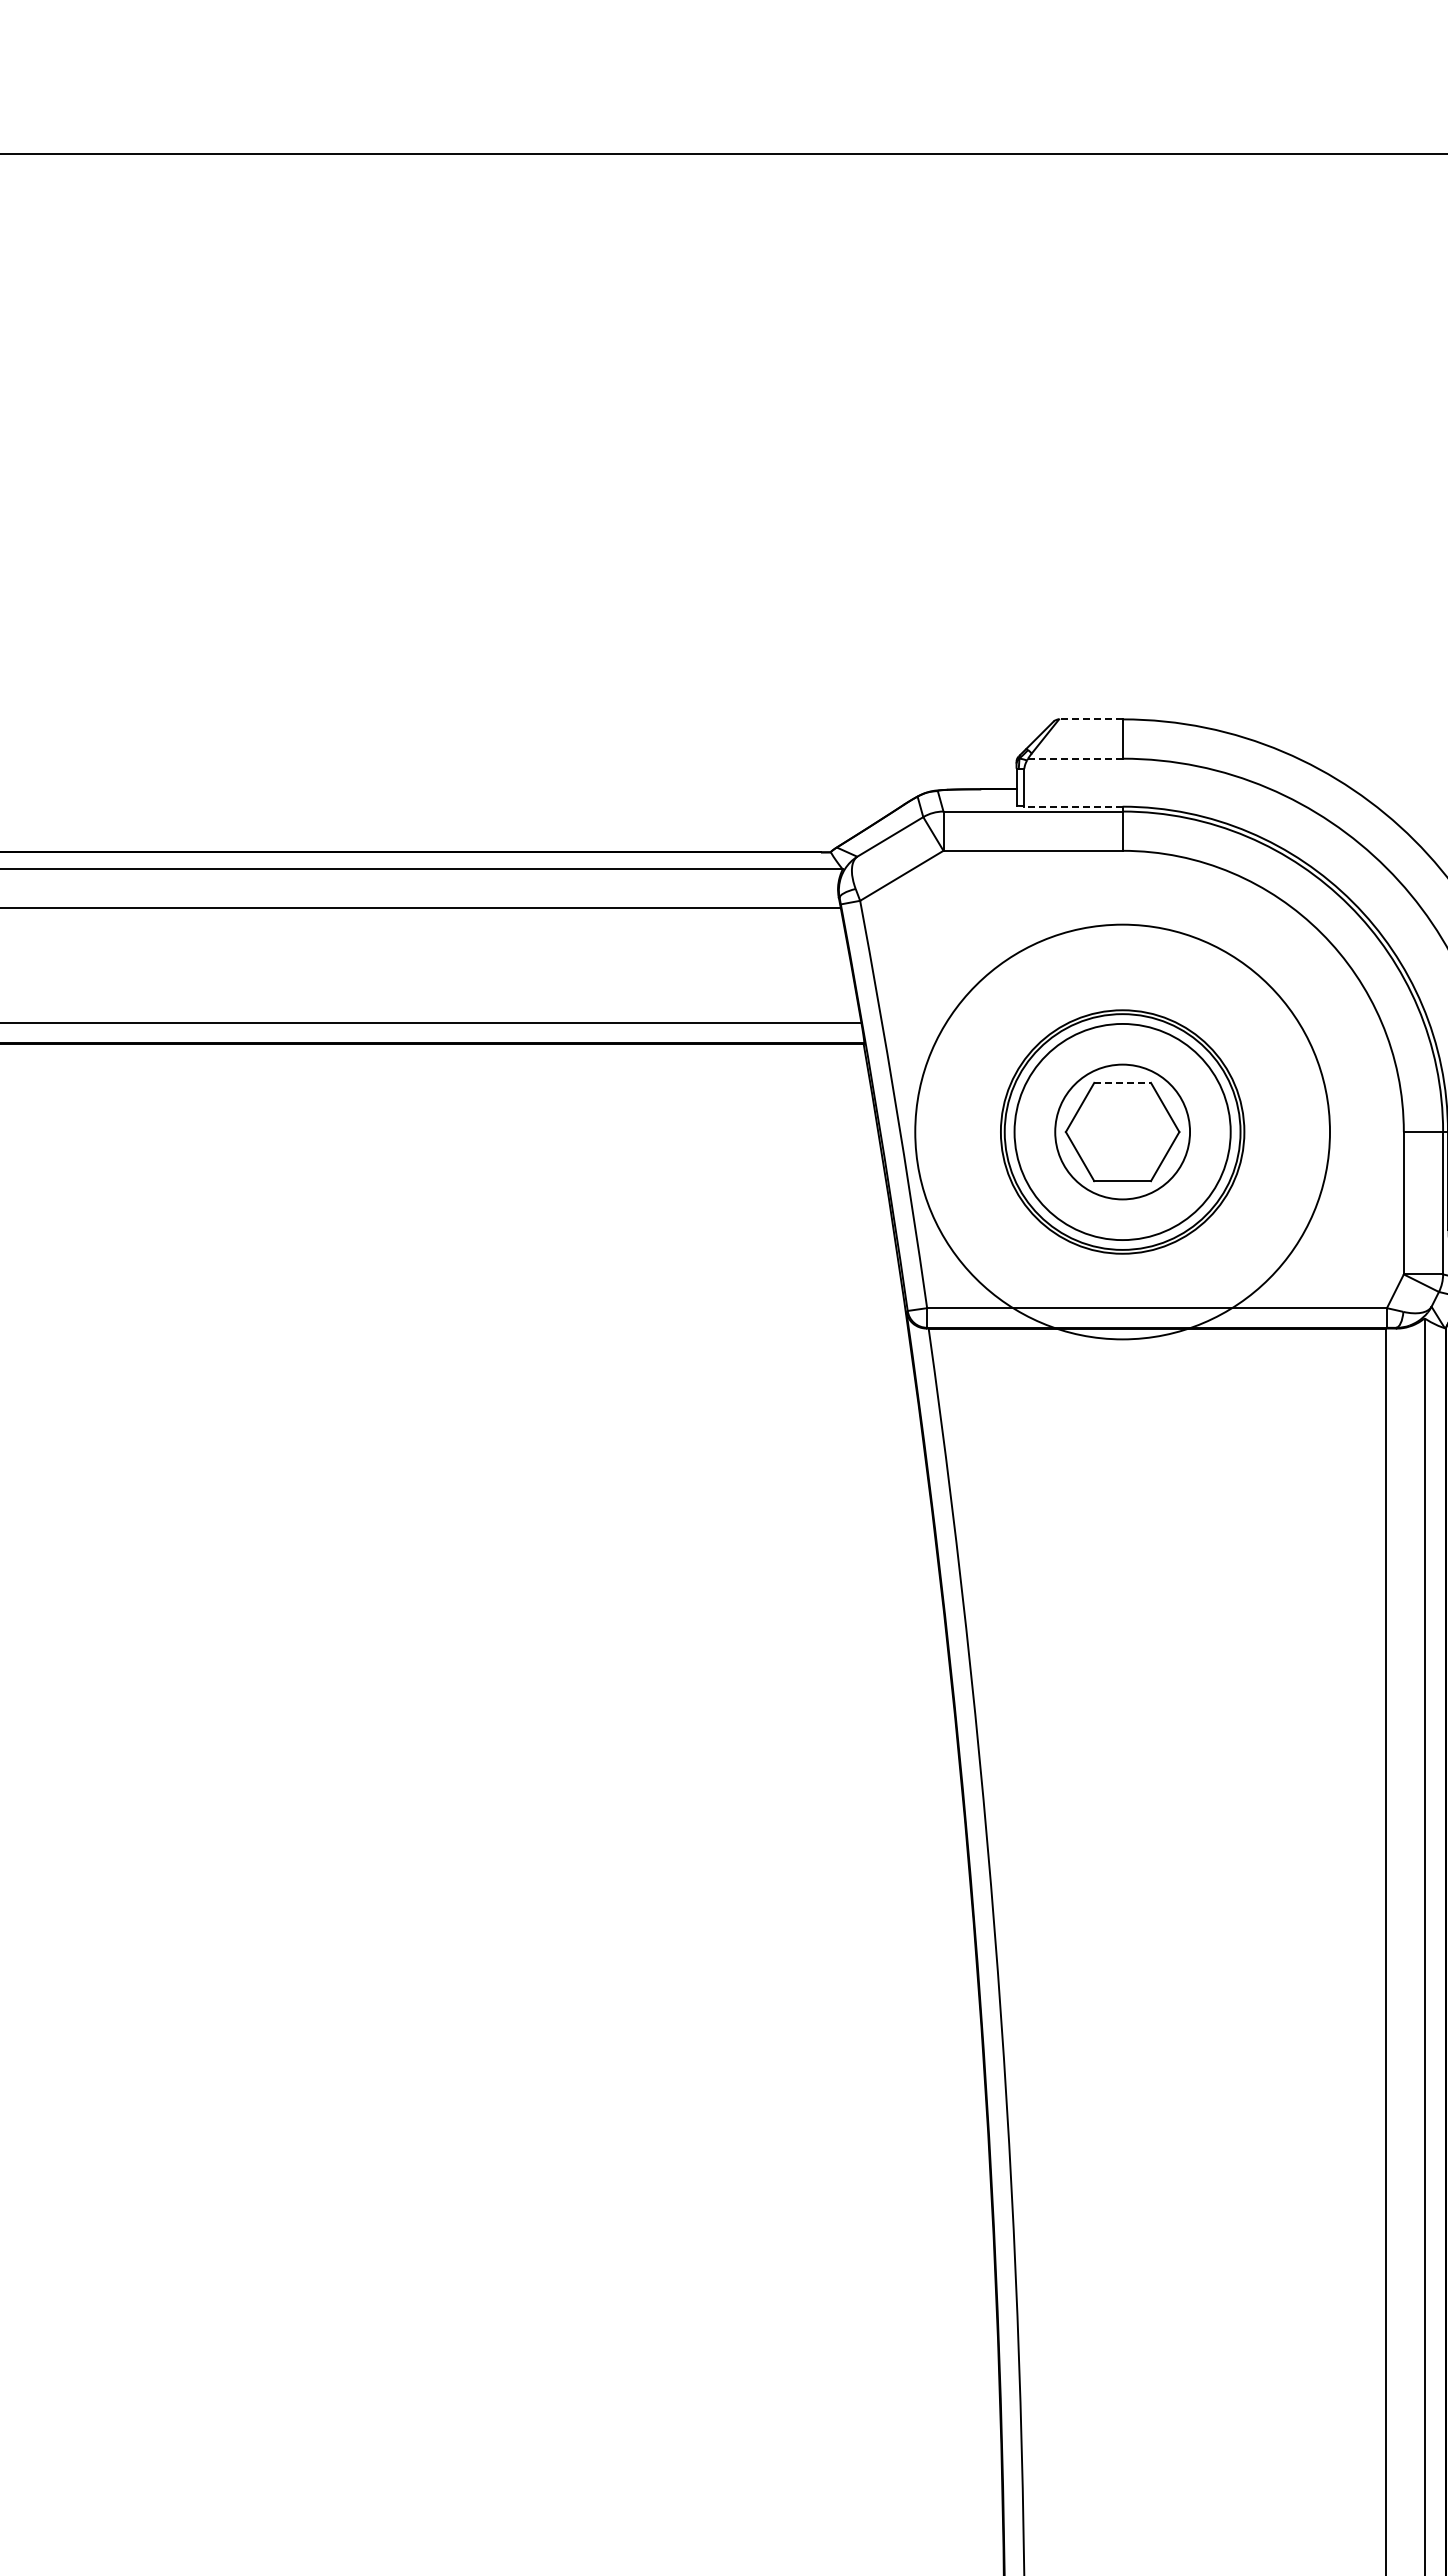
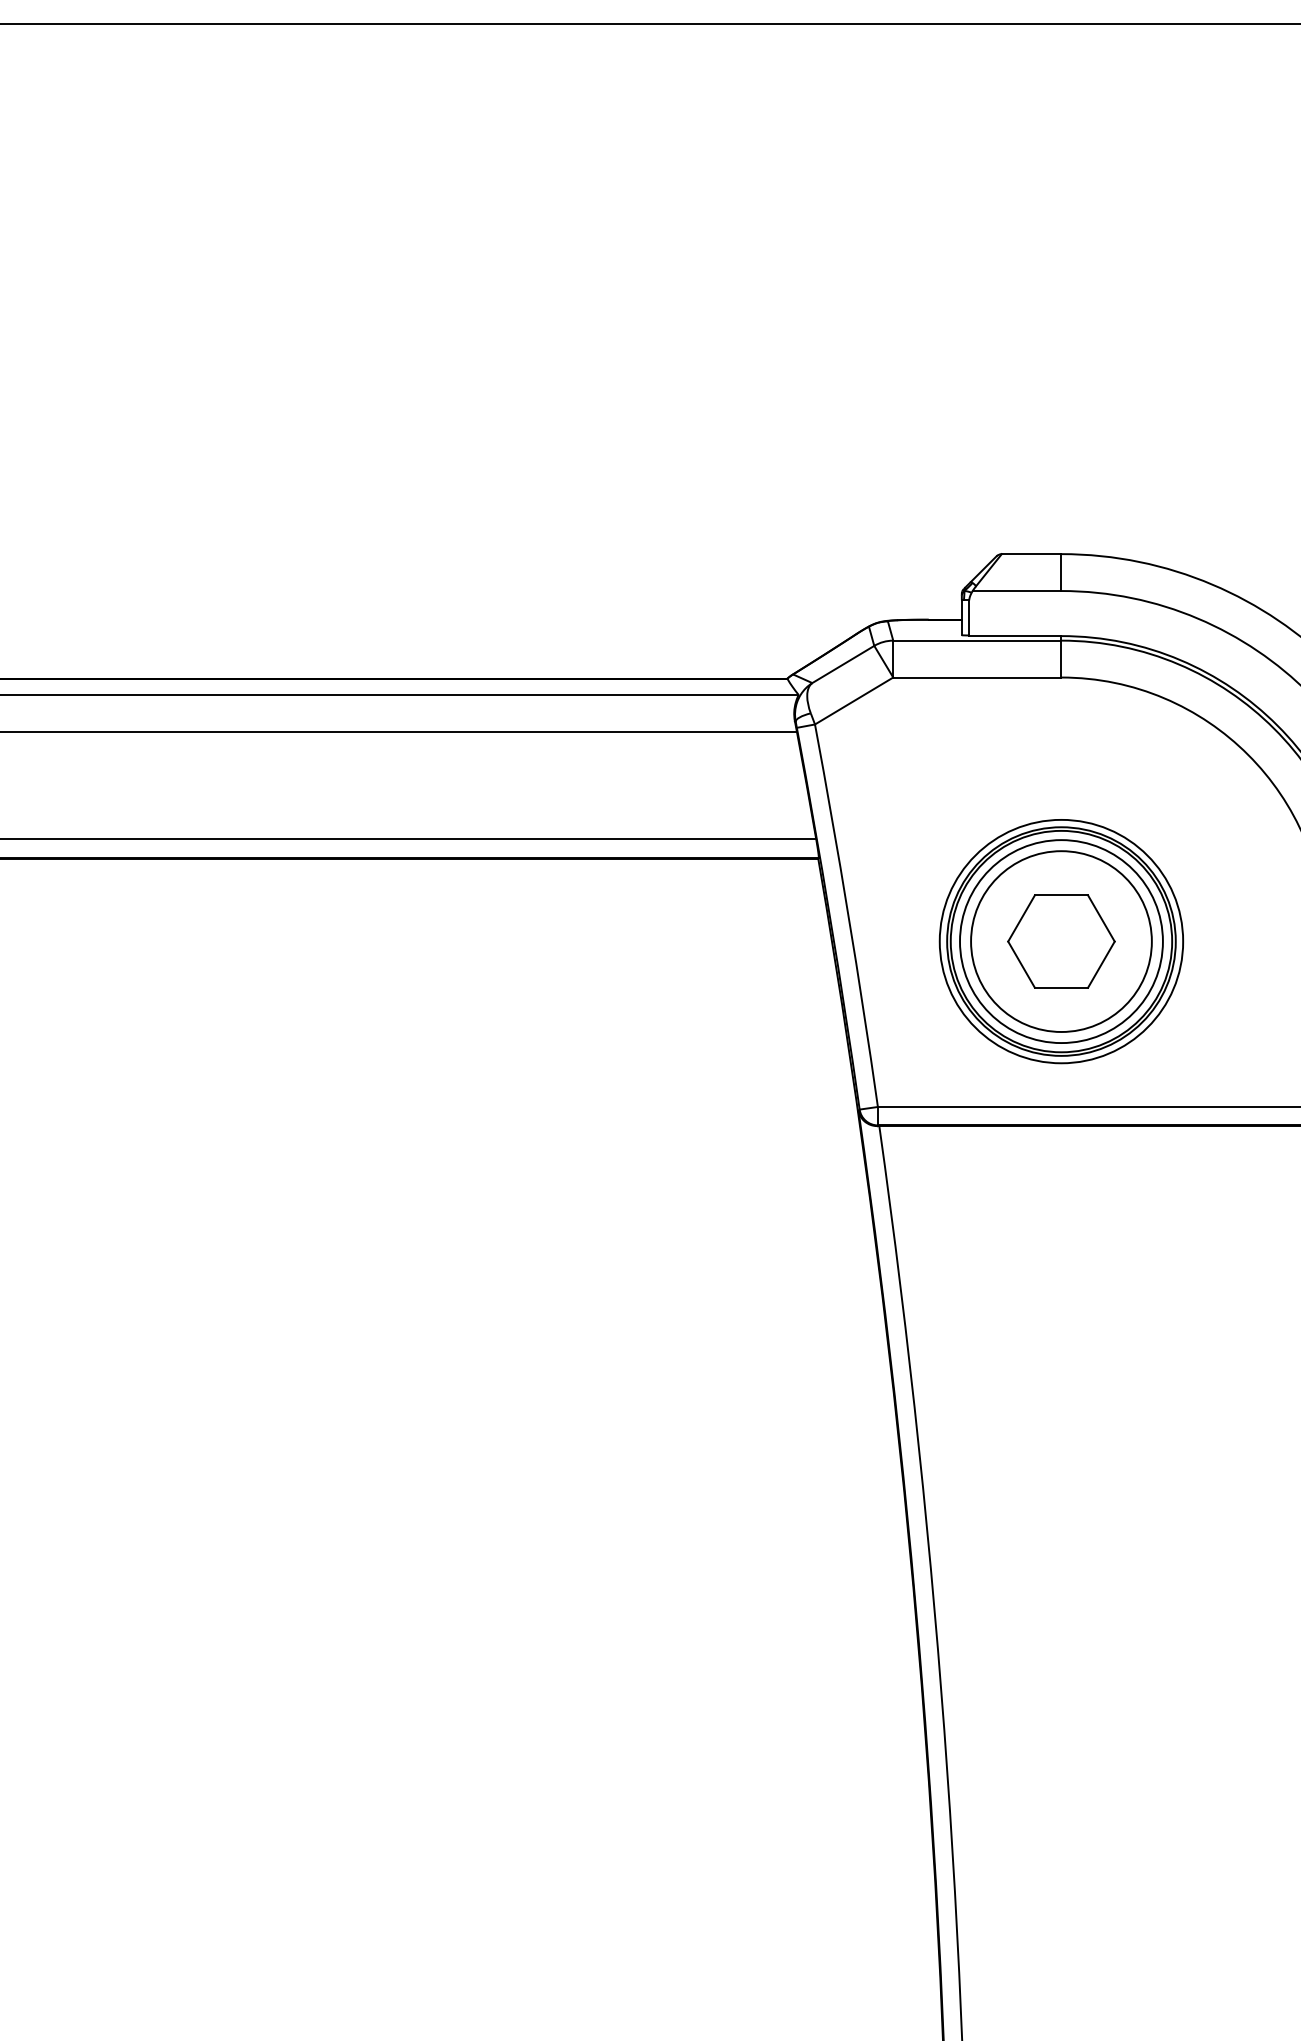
line: (1090, 719) -> (1031, 554), dashed -> solid
line: (1075, 758) -> (1017, 590), dashed -> solid
line: (1073, 806) -> (1015, 635), dashed -> solid
line: (1123, 1082) -> (1062, 895), dashed -> solid
circle: (1122, 1131) -> (1061, 941), size x0.62
circle: (1122, 1131) -> (1061, 941), size x1.43

